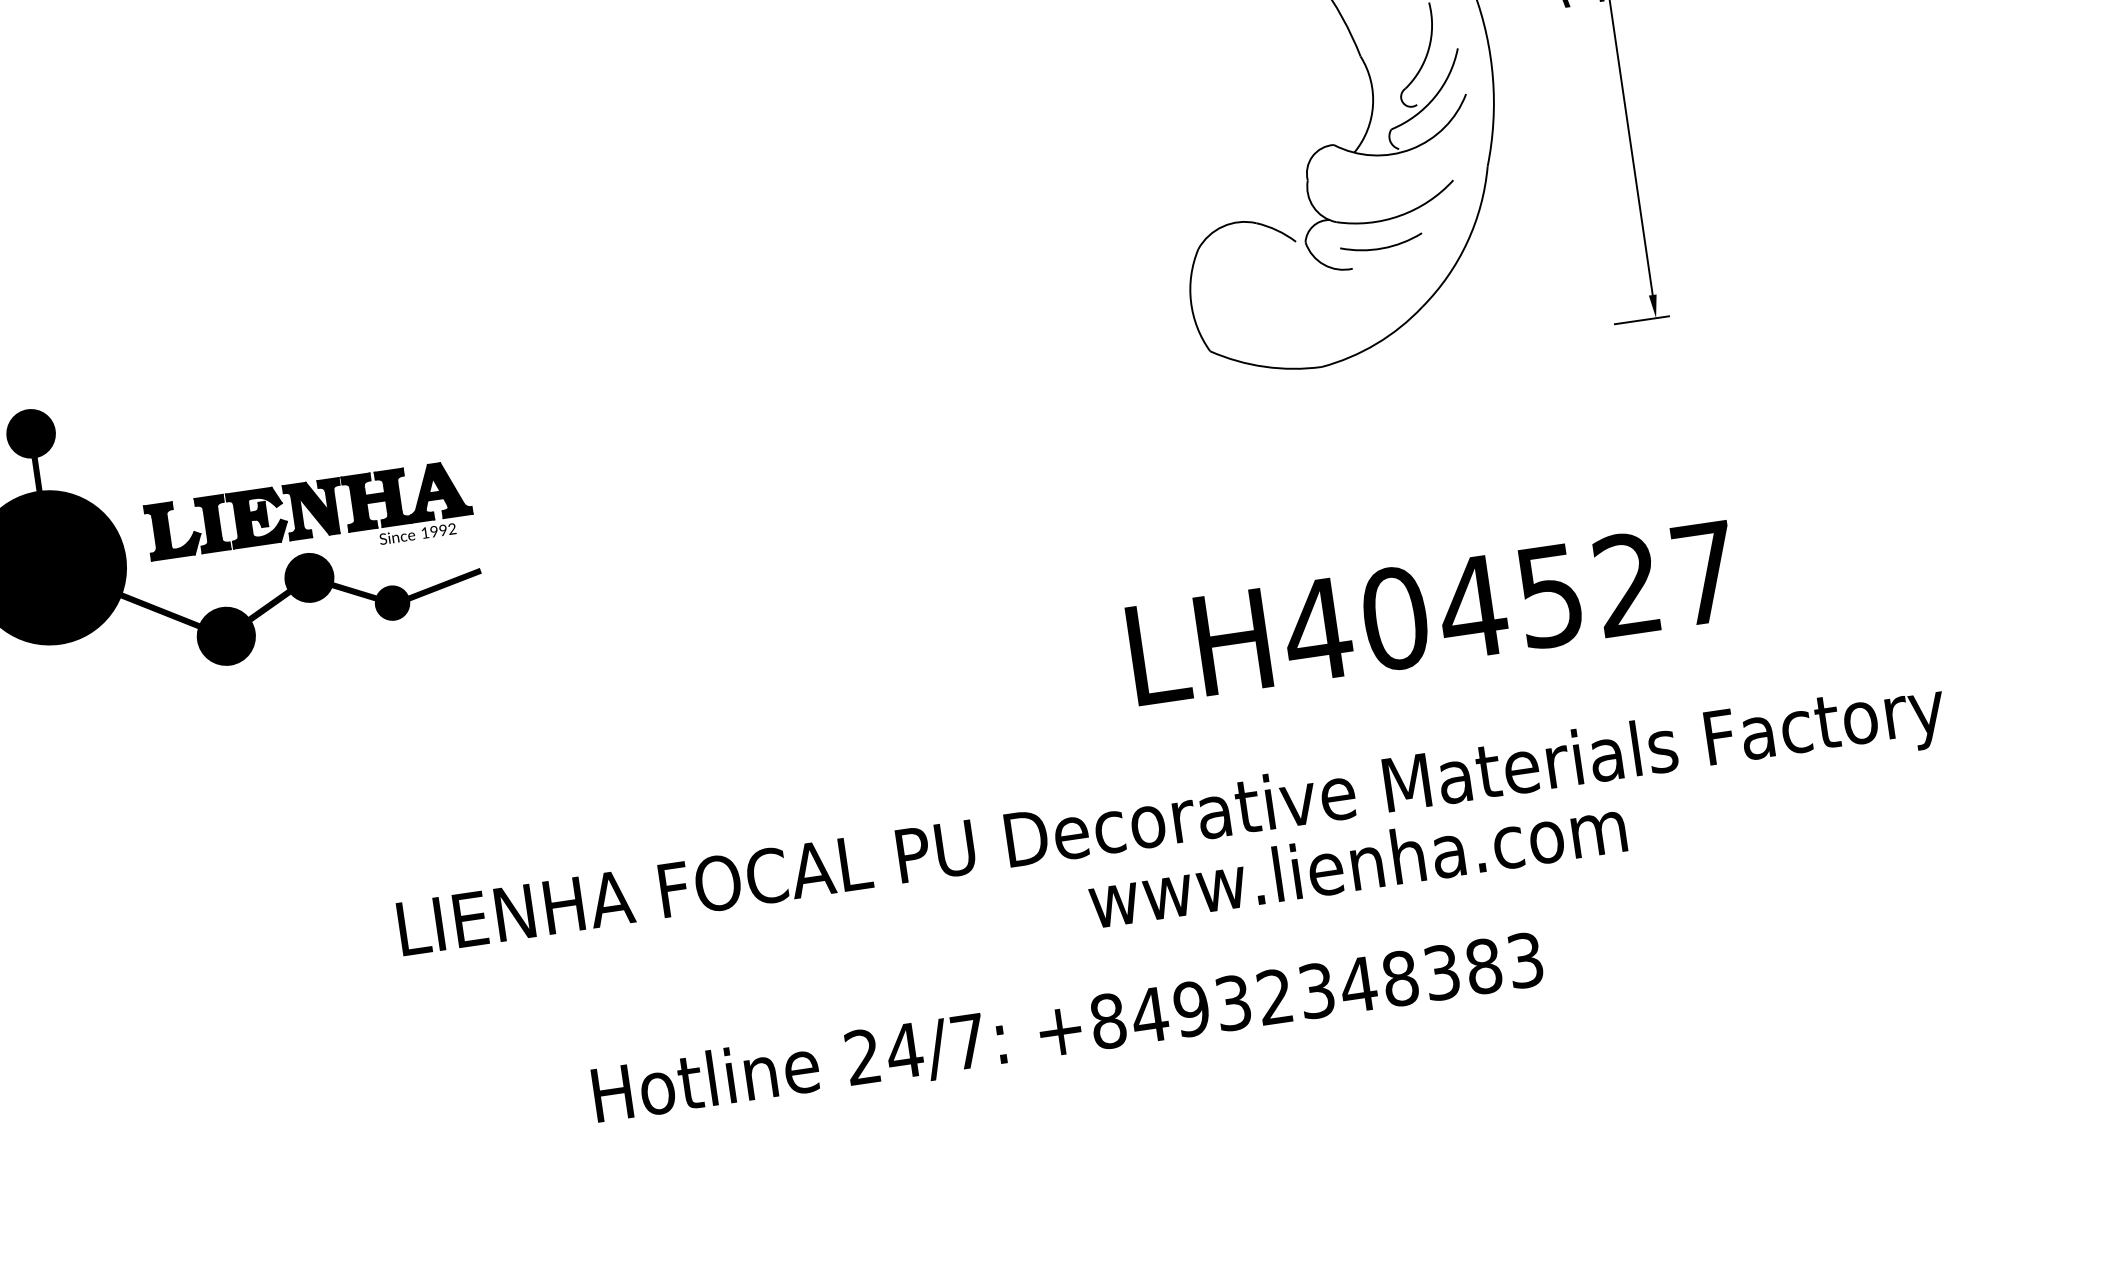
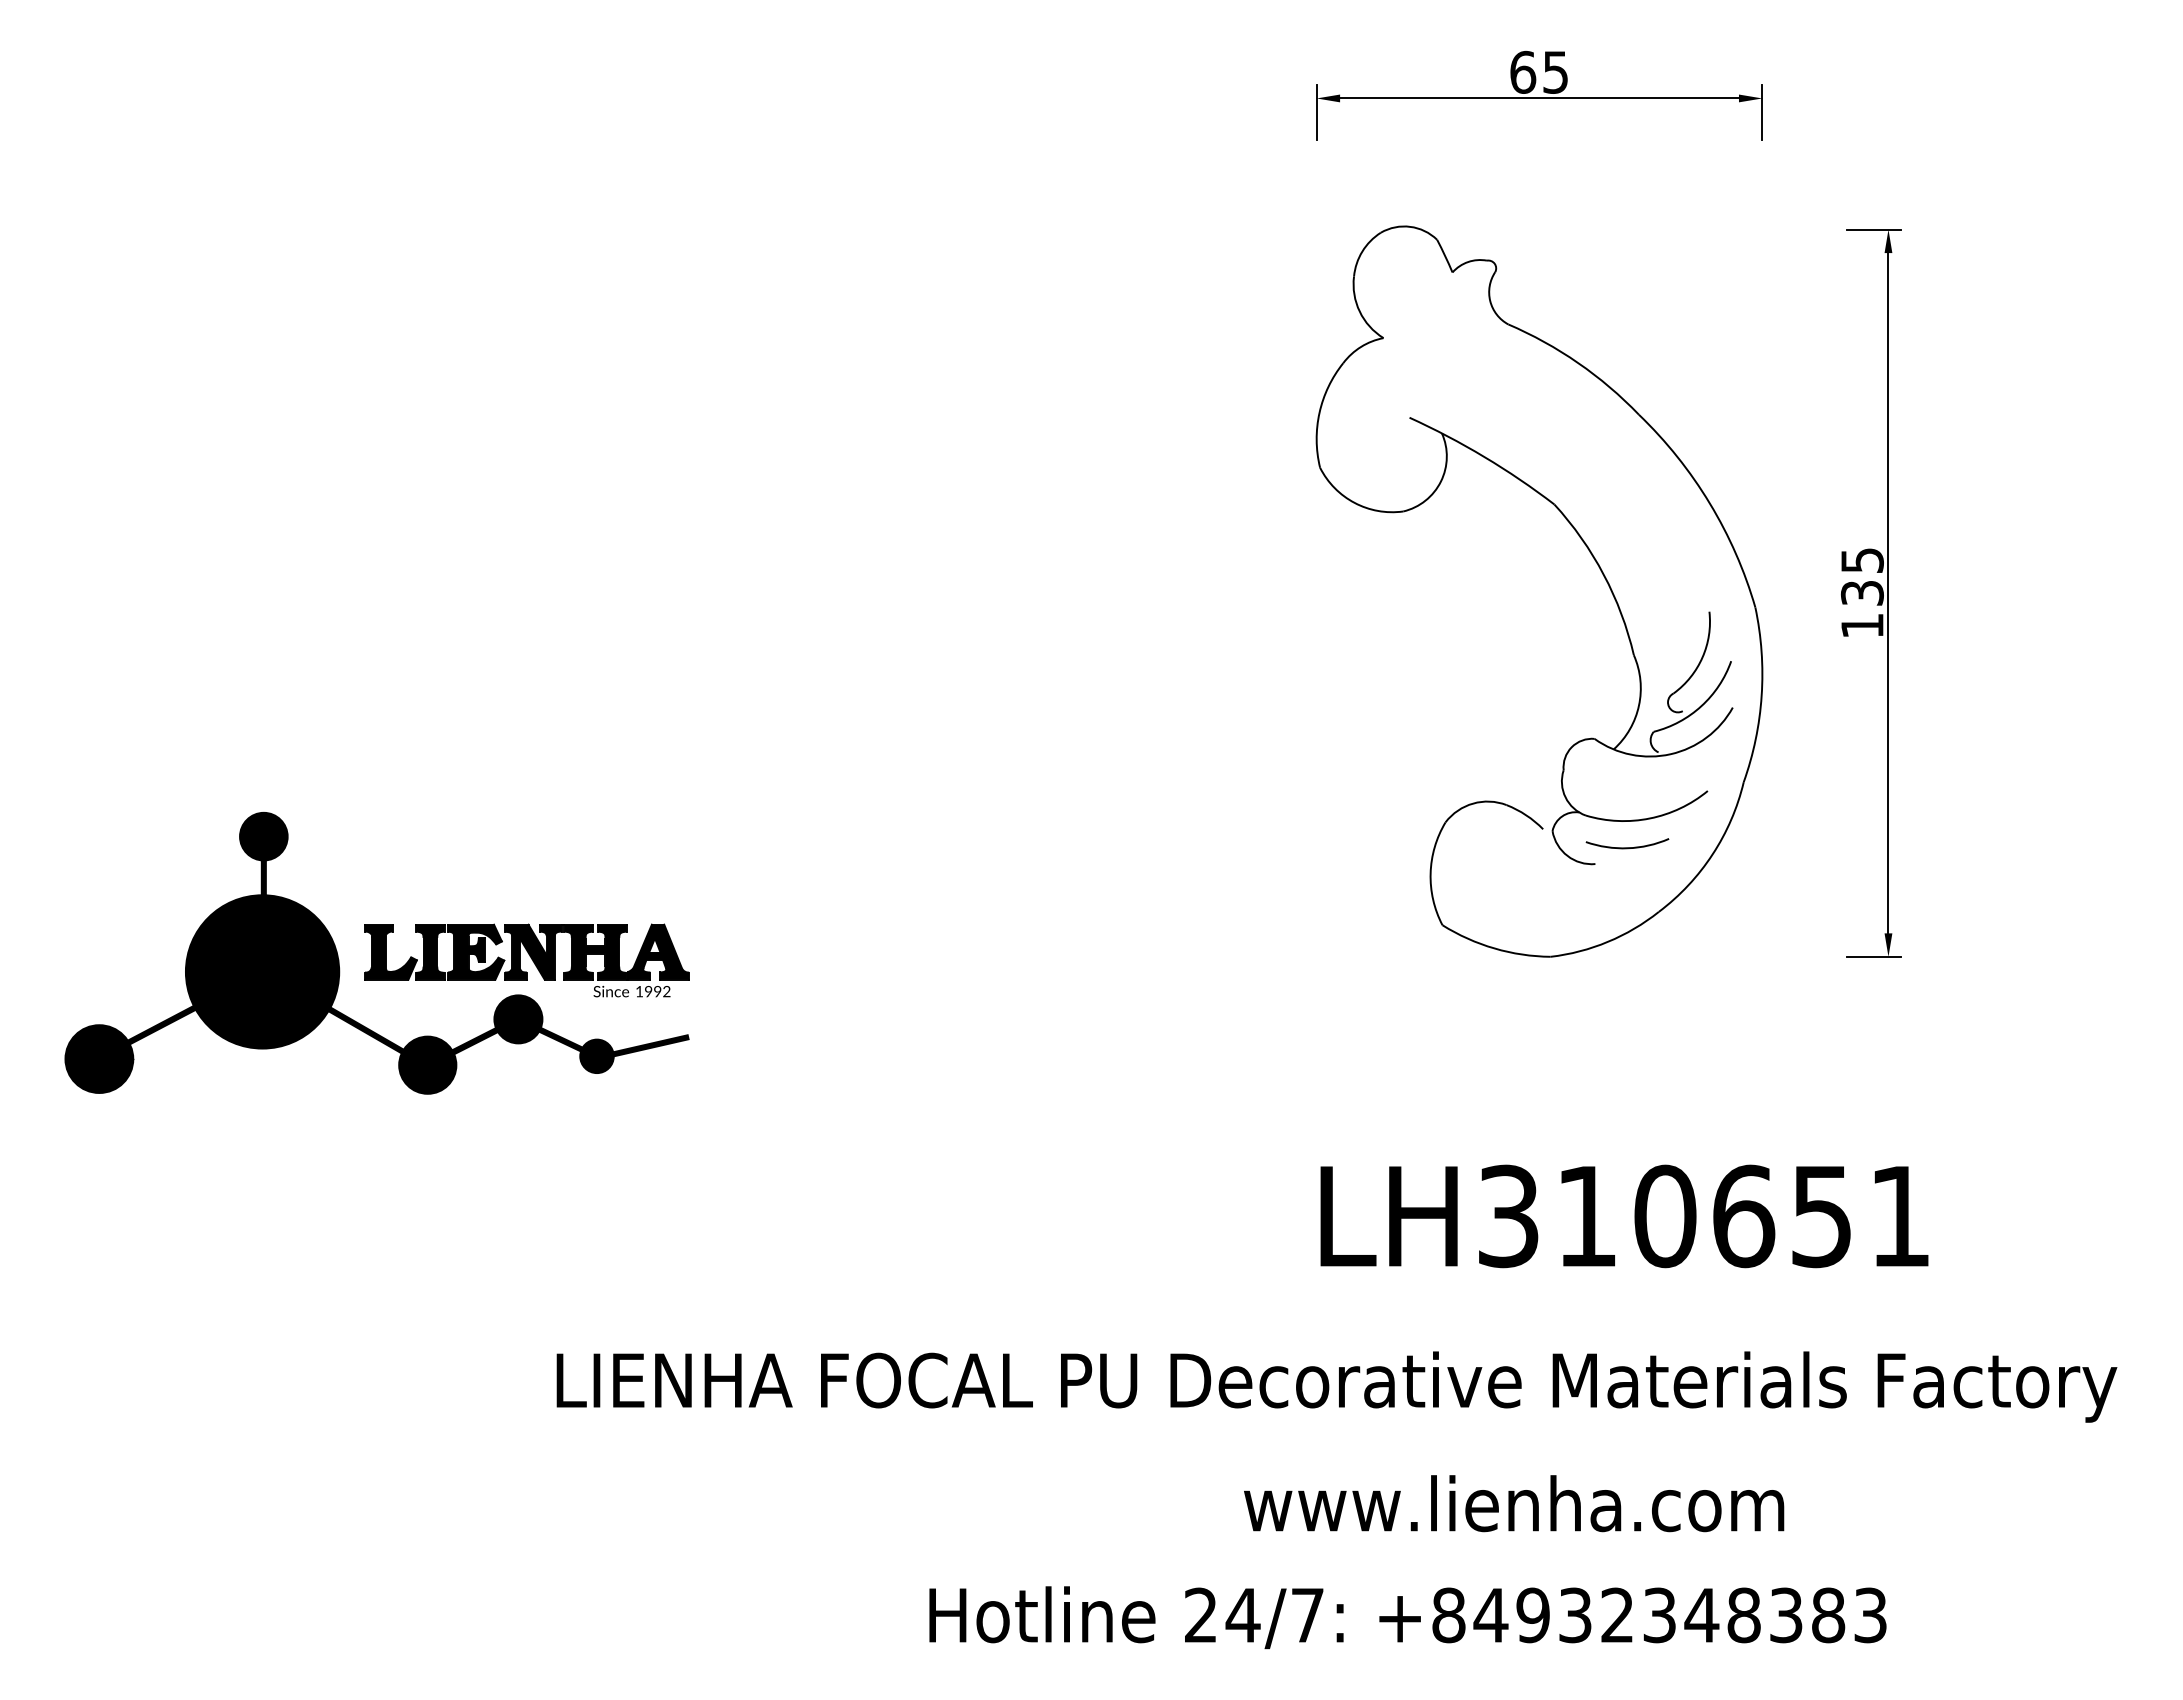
text: (1509, 602) -> (1702, 1216), LH404527 -> LH310651
text: (1357, 862) -> (1514, 1503), moved
text: (1067, 1029) -> (1407, 1617), moved

